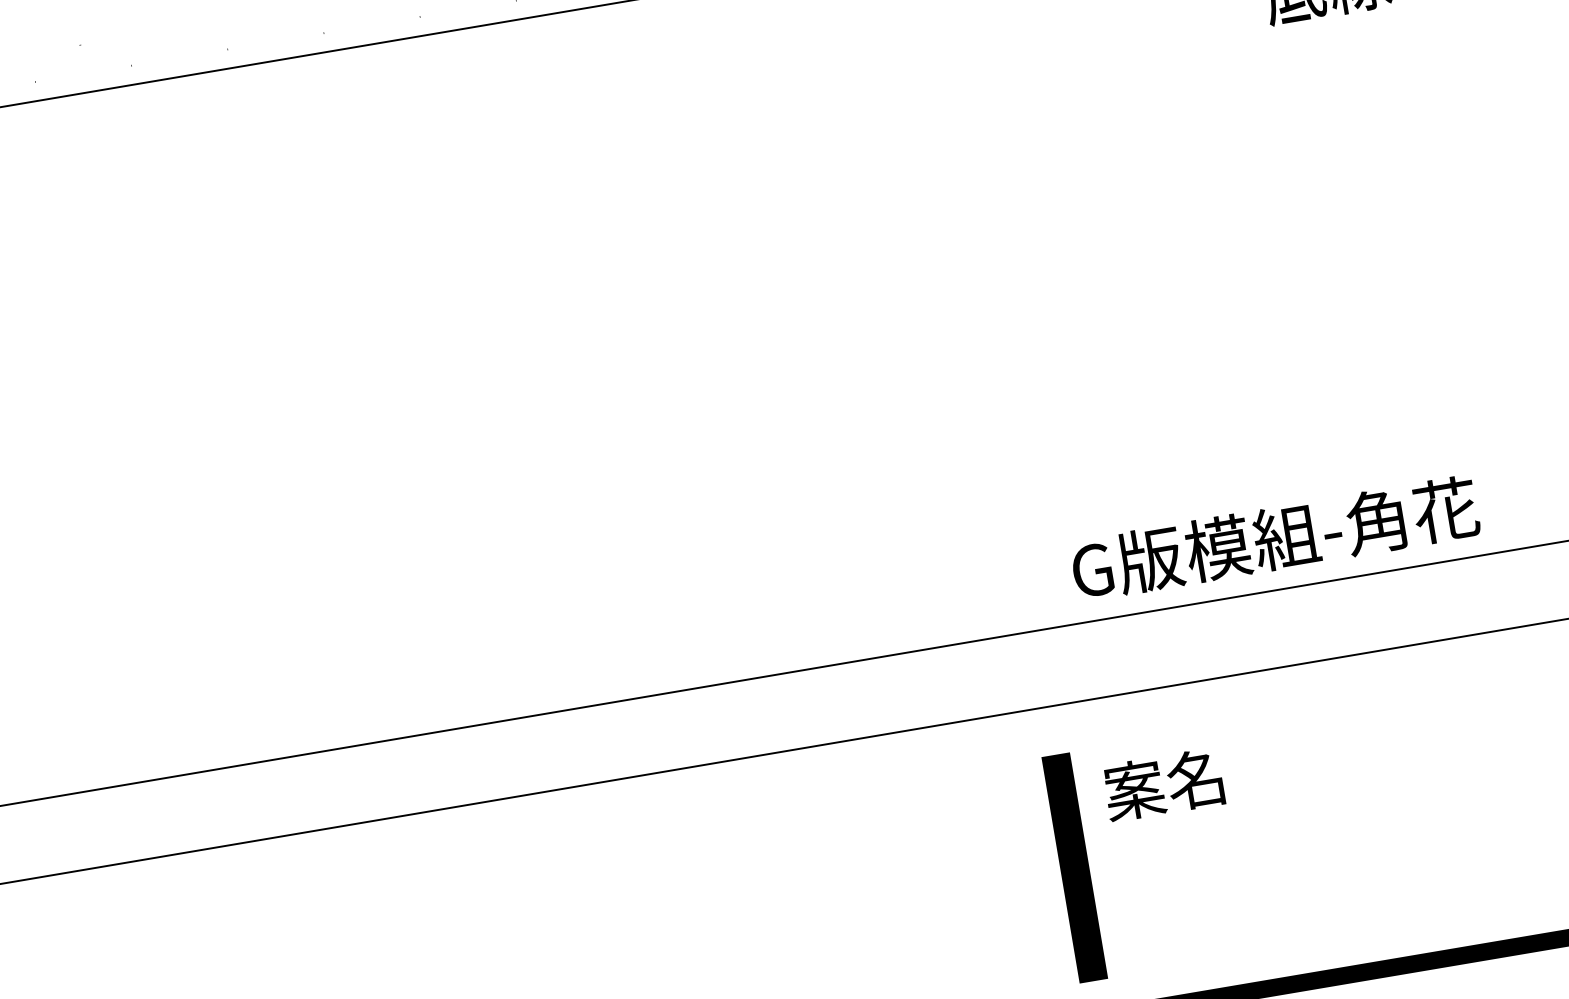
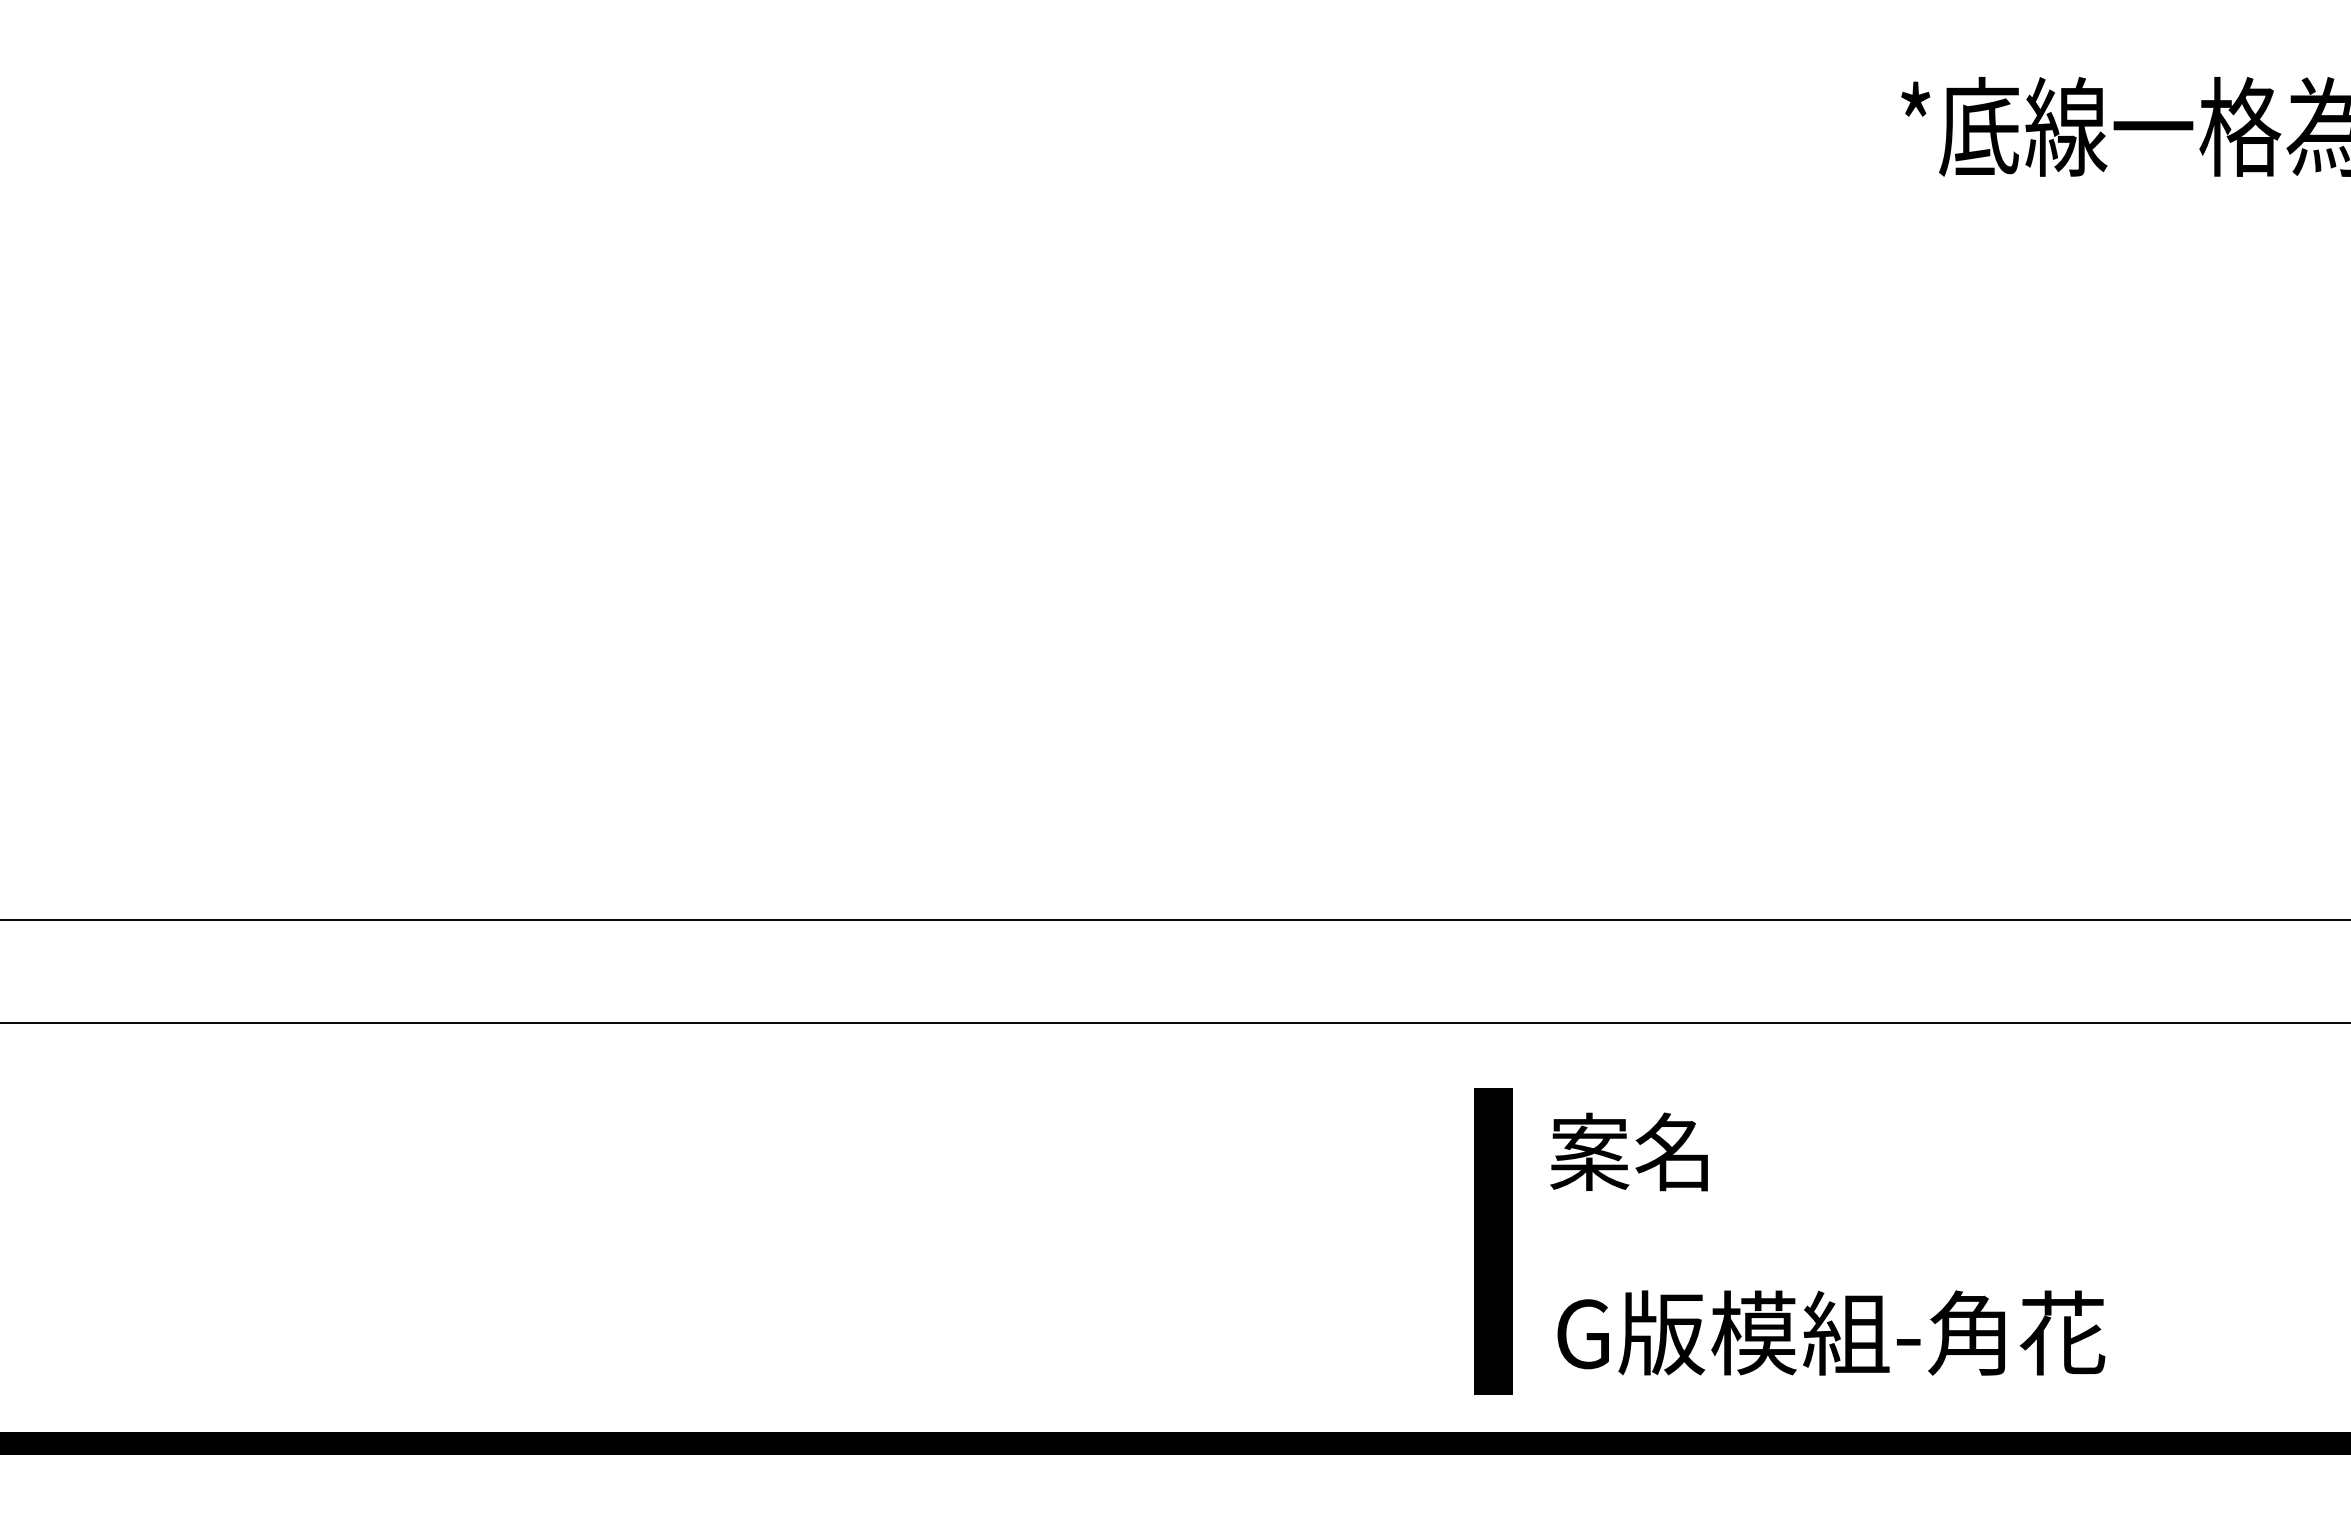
text: (1275, 538) -> (1831, 1332), moved

